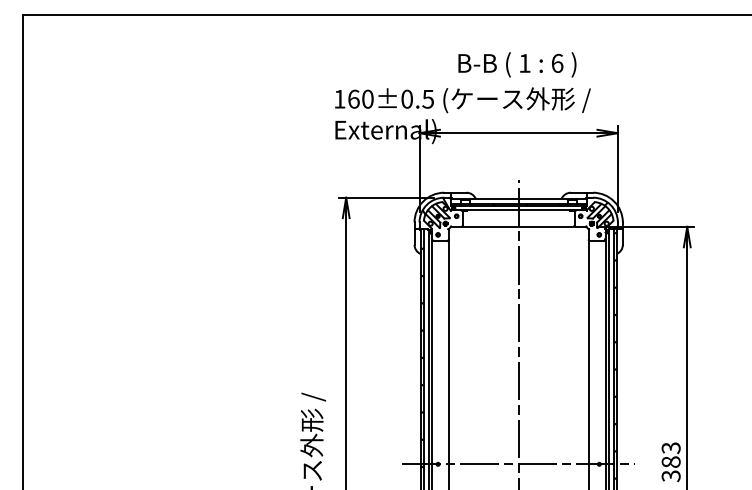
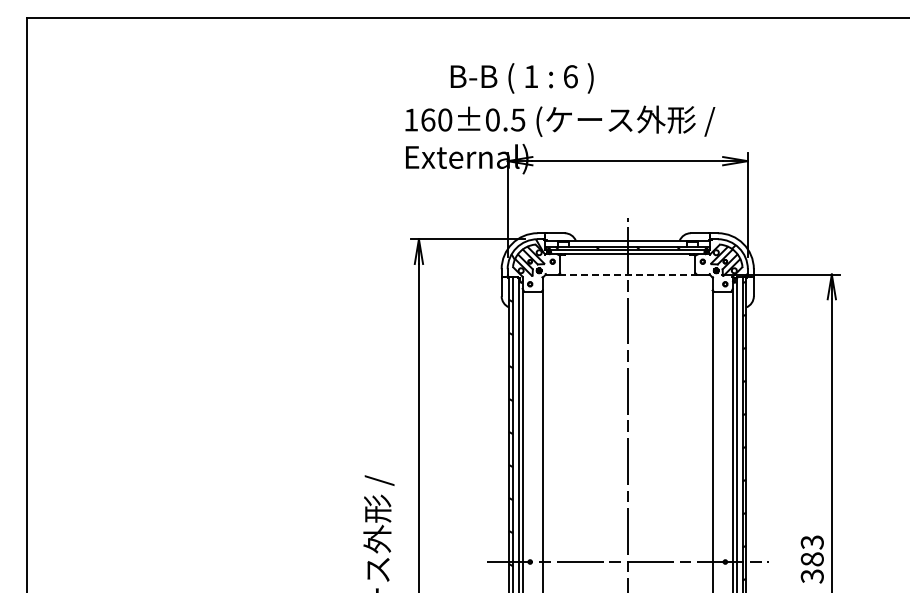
text: (516, 64) -> (521, 78), moved
line: (519, 226) -> (628, 274), solid -> dashed

